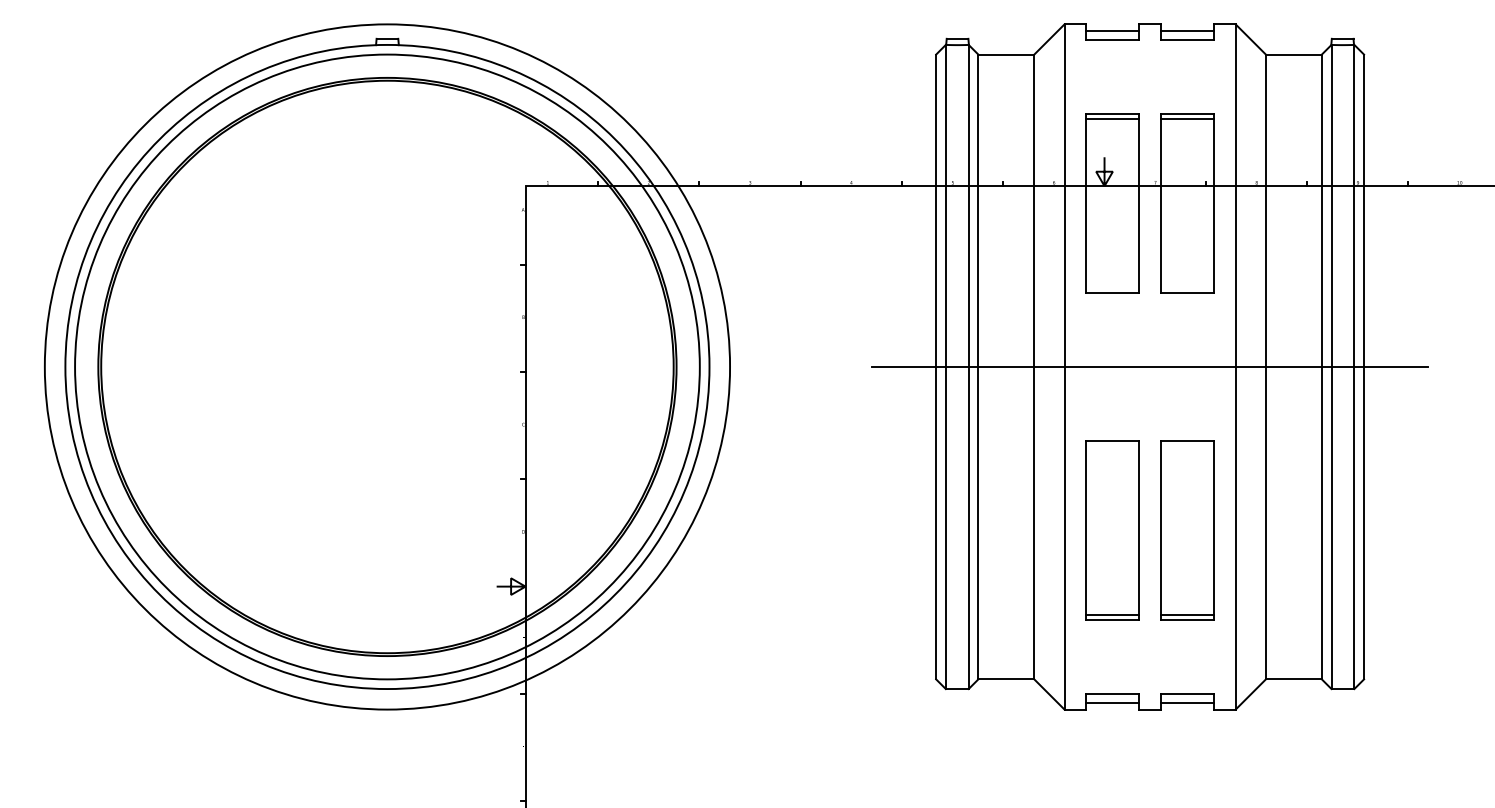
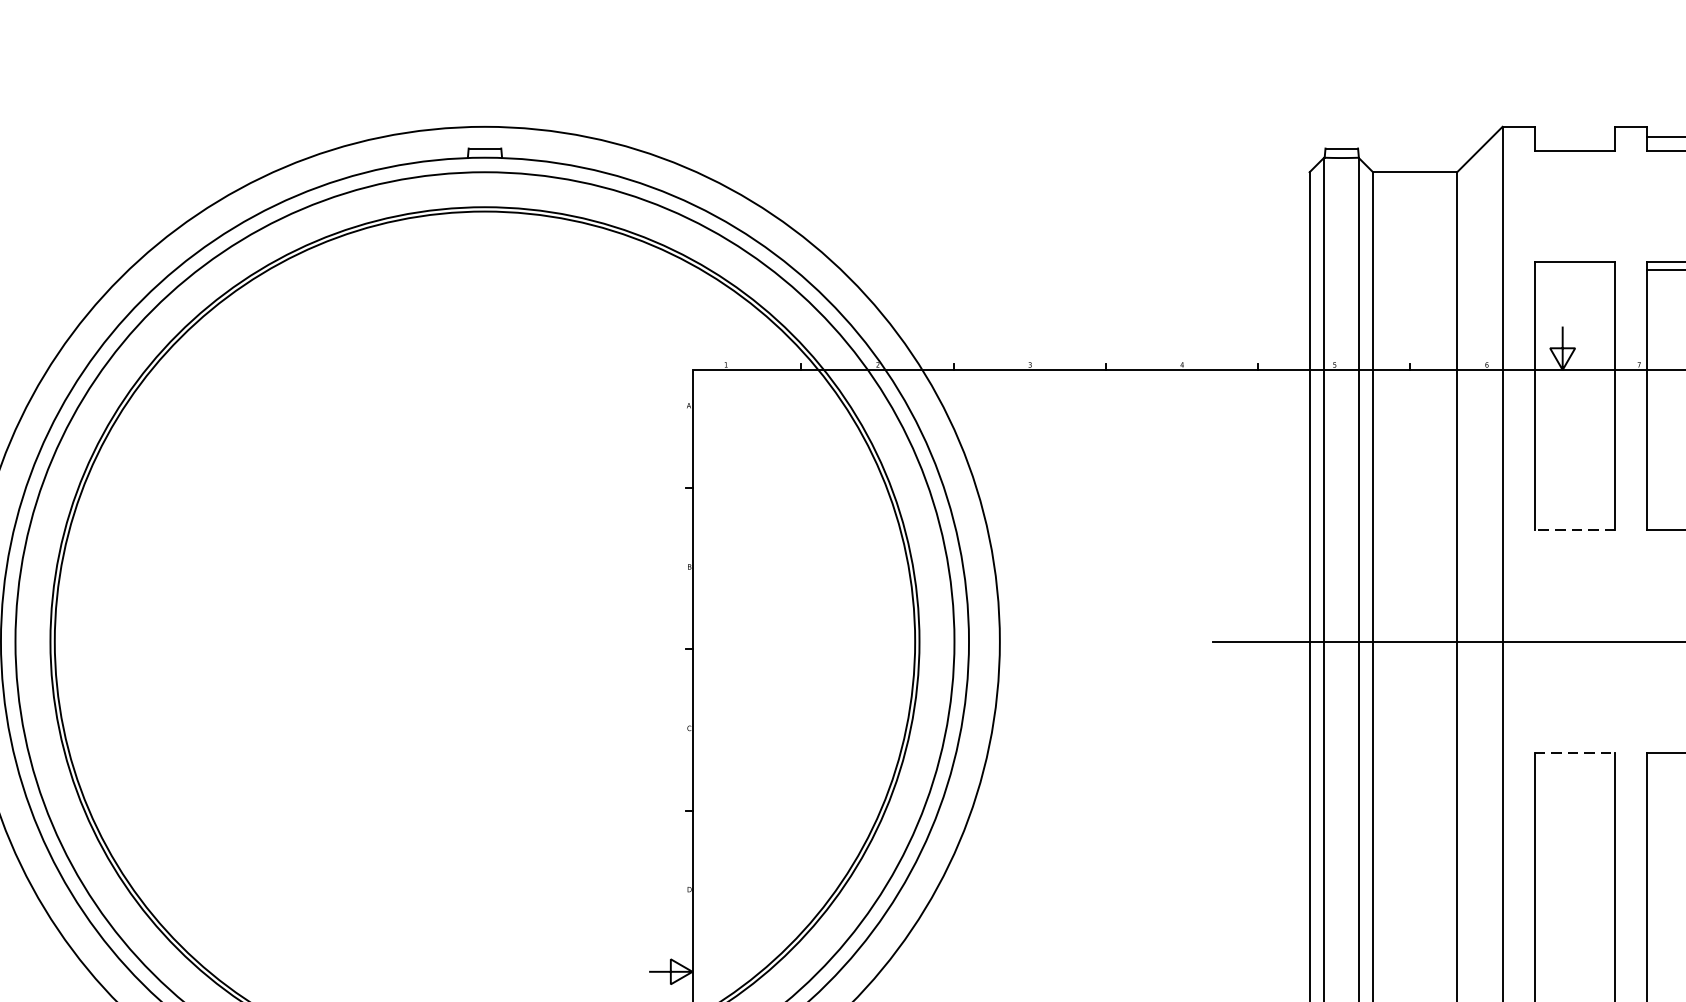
line: (1112, 31) -> (1574, 137), removed
line: (1112, 119) -> (1574, 269), removed
line: (1112, 292) -> (1574, 529), solid -> dashed
line: (1112, 441) -> (1574, 753), solid -> dashed

